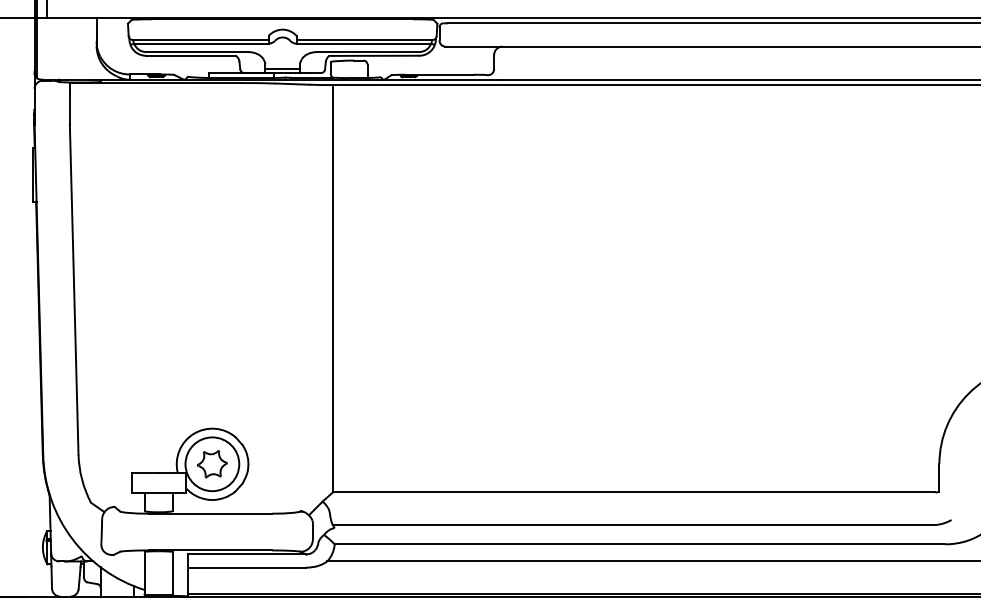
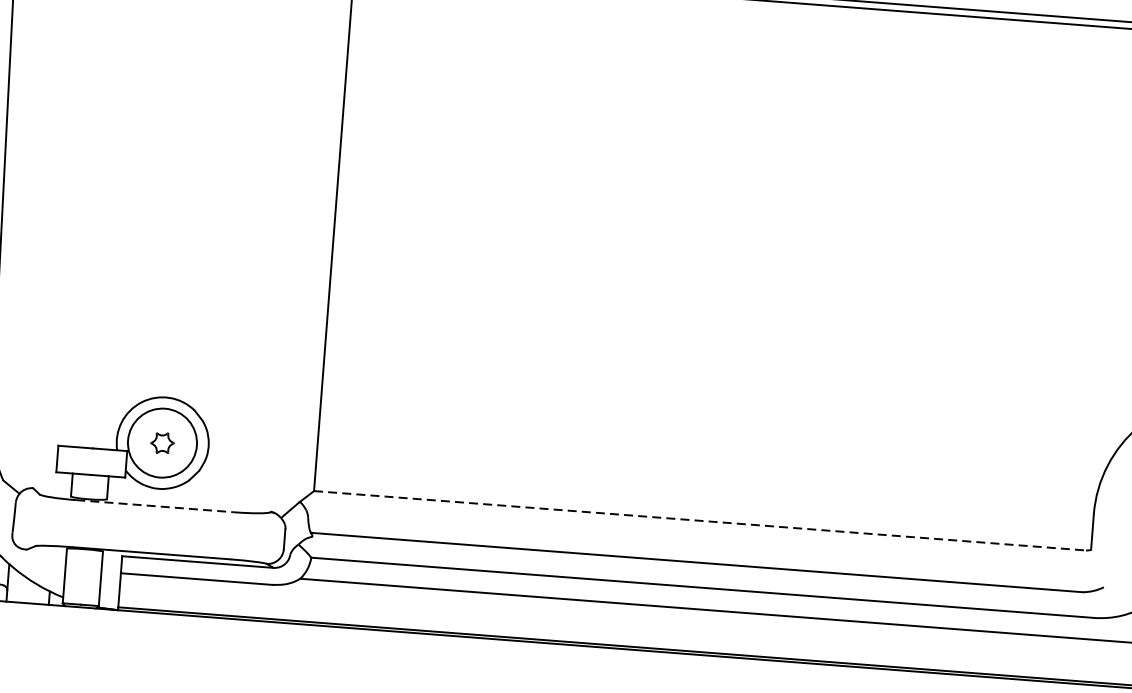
part: (212, 464) -> (162, 443), size x0.6
line: (634, 492) -> (700, 520), solid -> dashed
line: (210, 513) -> (155, 505), solid -> dashed

